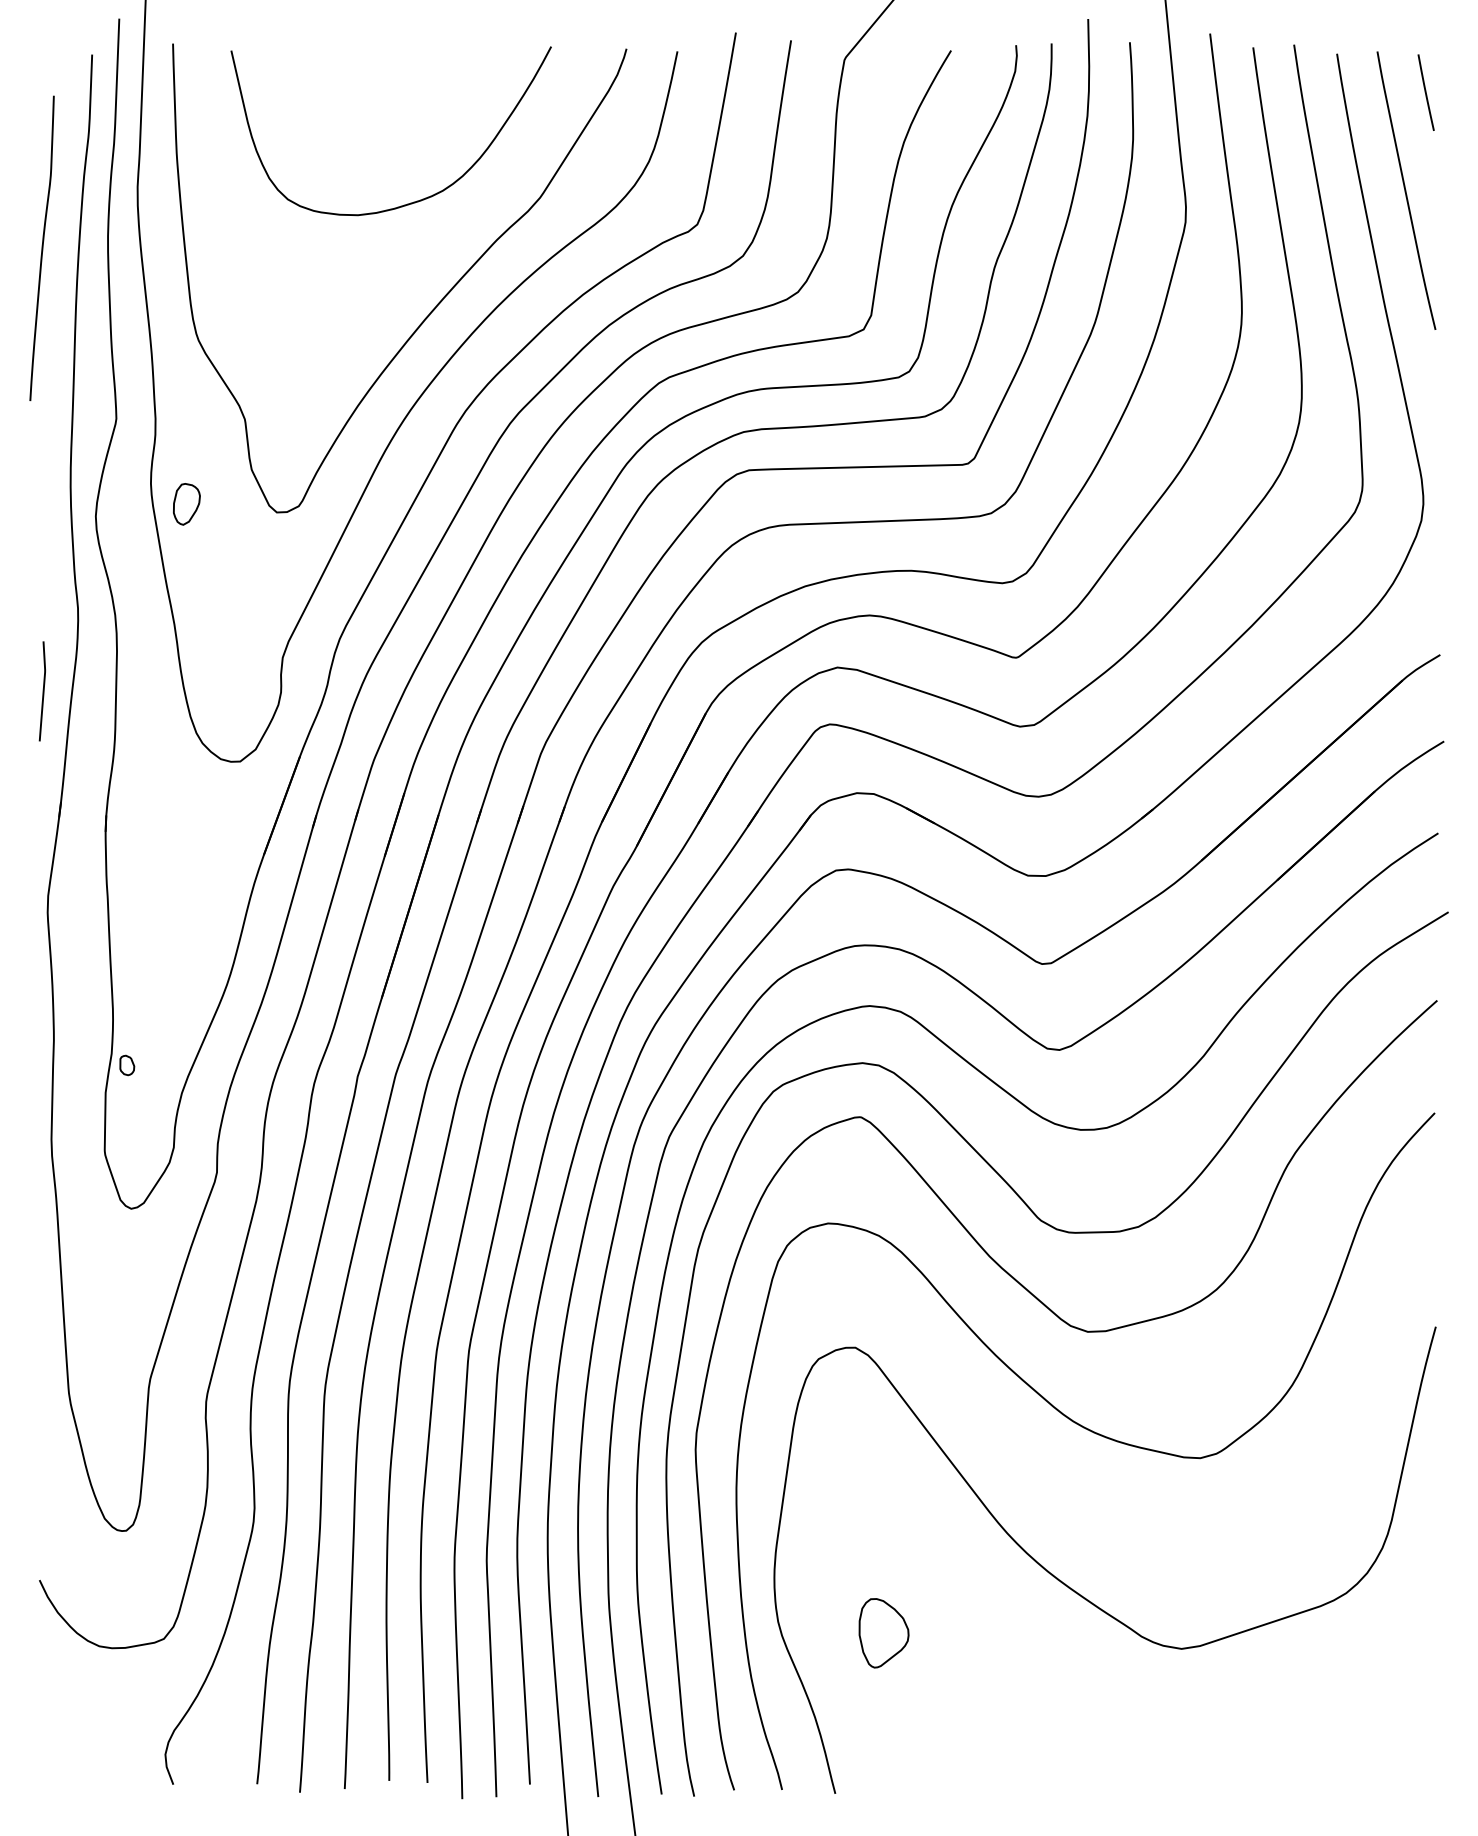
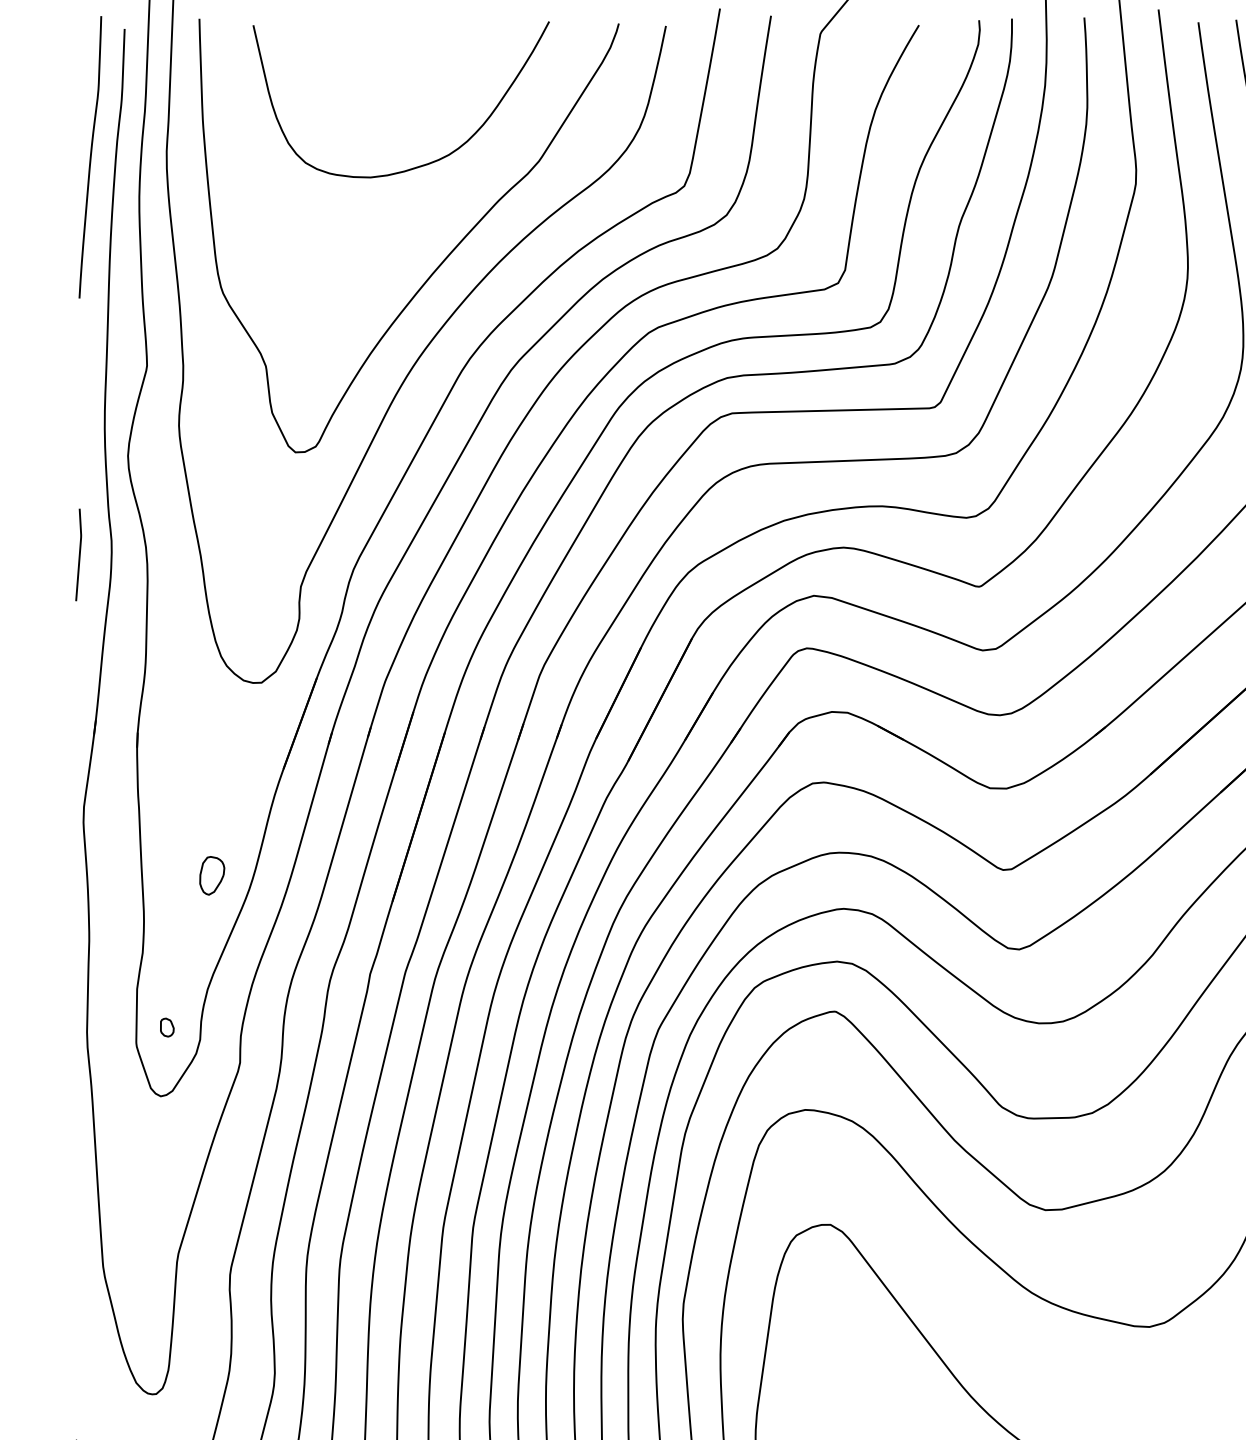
curve: (41, 248) -> (89, 157), moved
part: (186, 504) -> (211, 875), moved
curve: (42, 691) -> (78, 555), moved
part: (127, 1065) -> (167, 1027), moved

